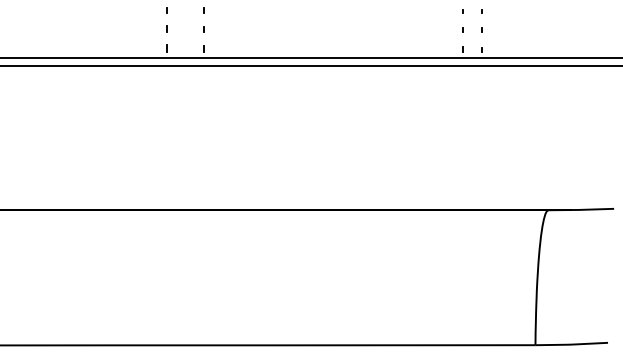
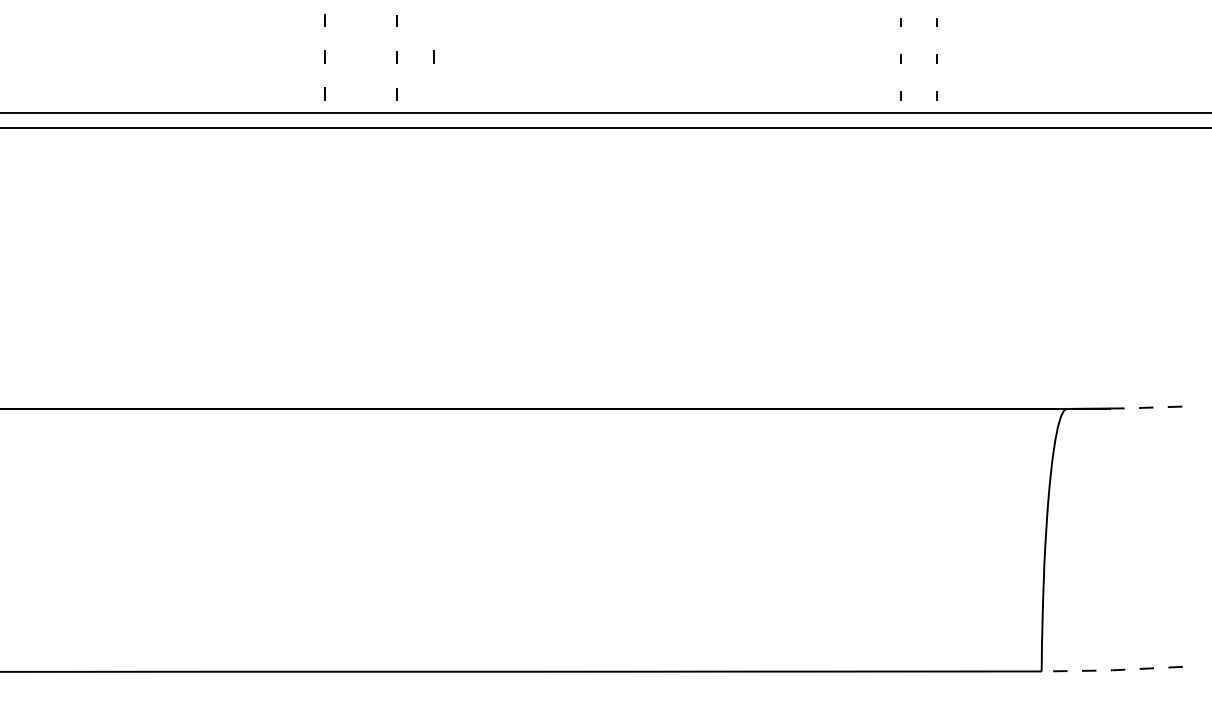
line: (222, 28) -> (432, 55), added
line: (591, 209) -> (1150, 407), solid -> dashed
line: (571, 344) -> (1111, 670), solid -> dashed

